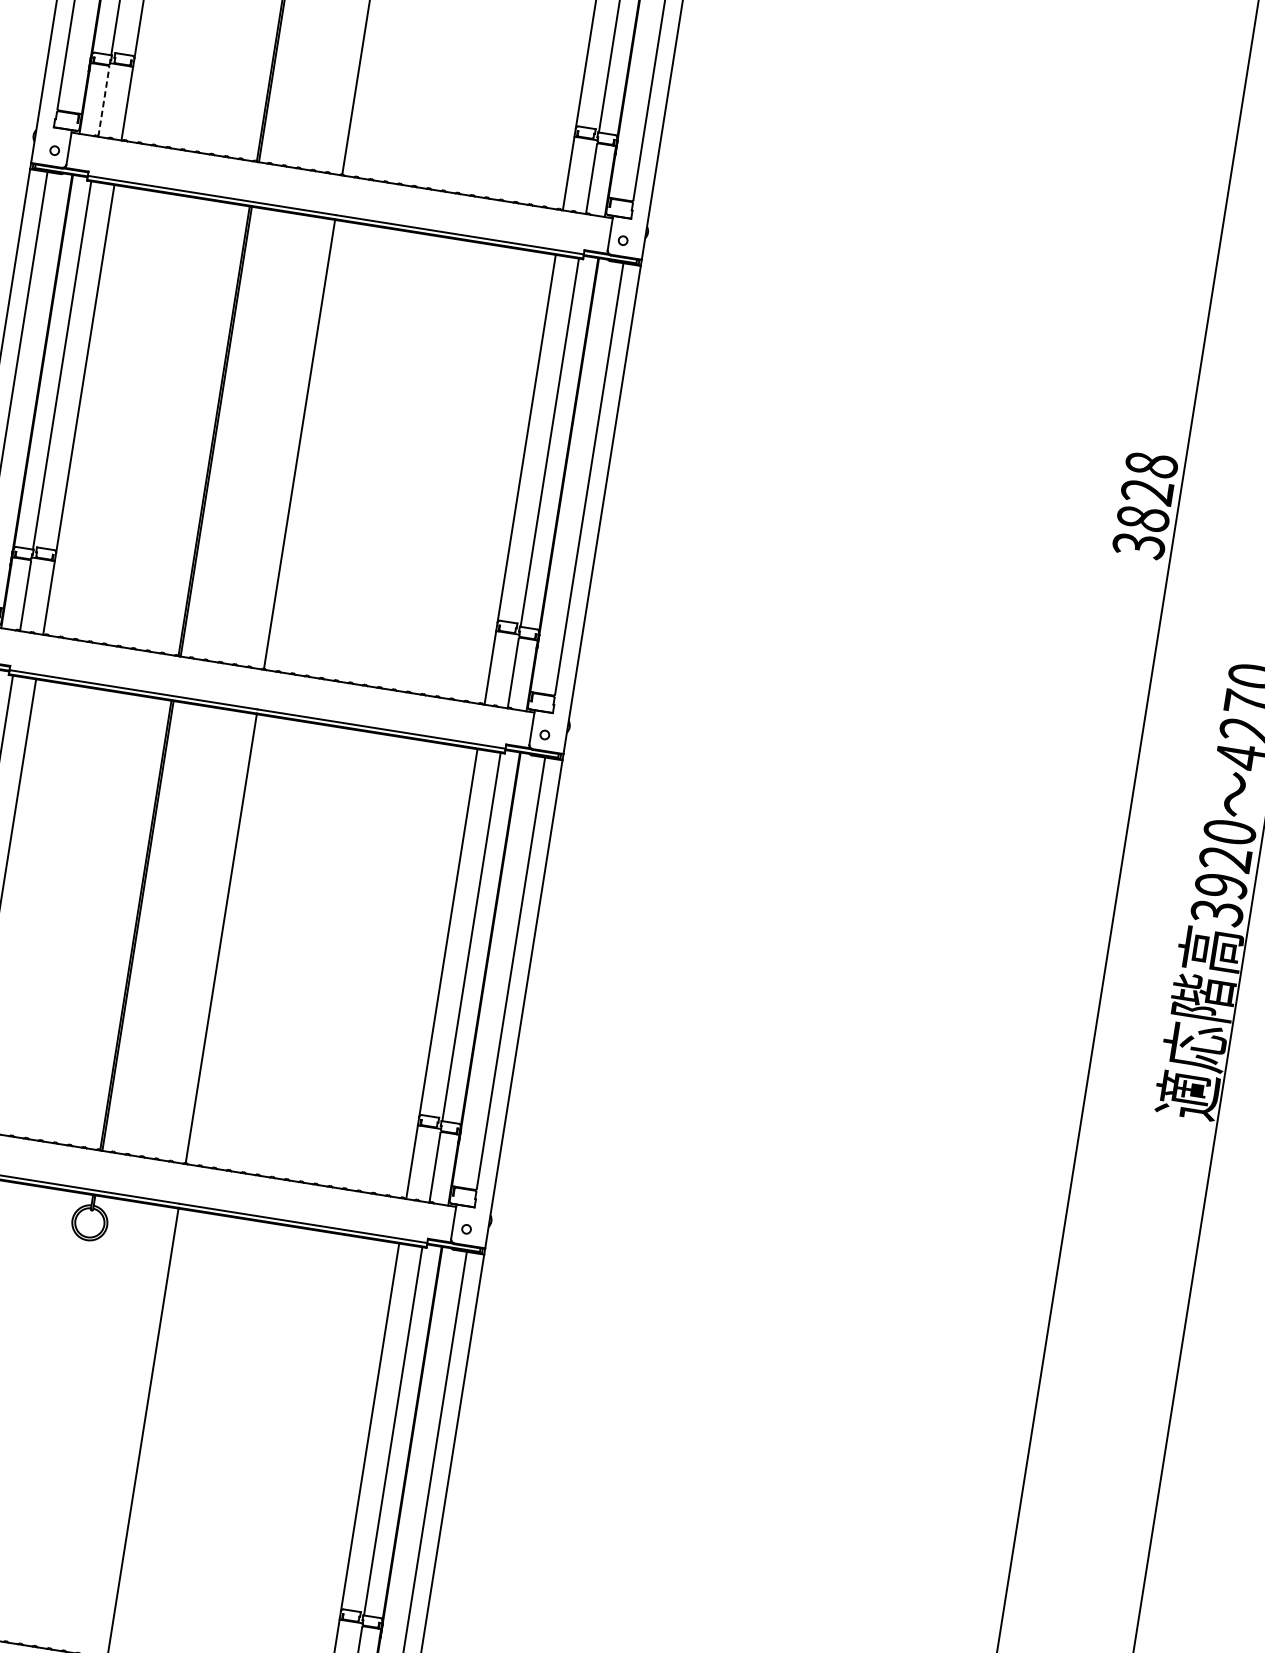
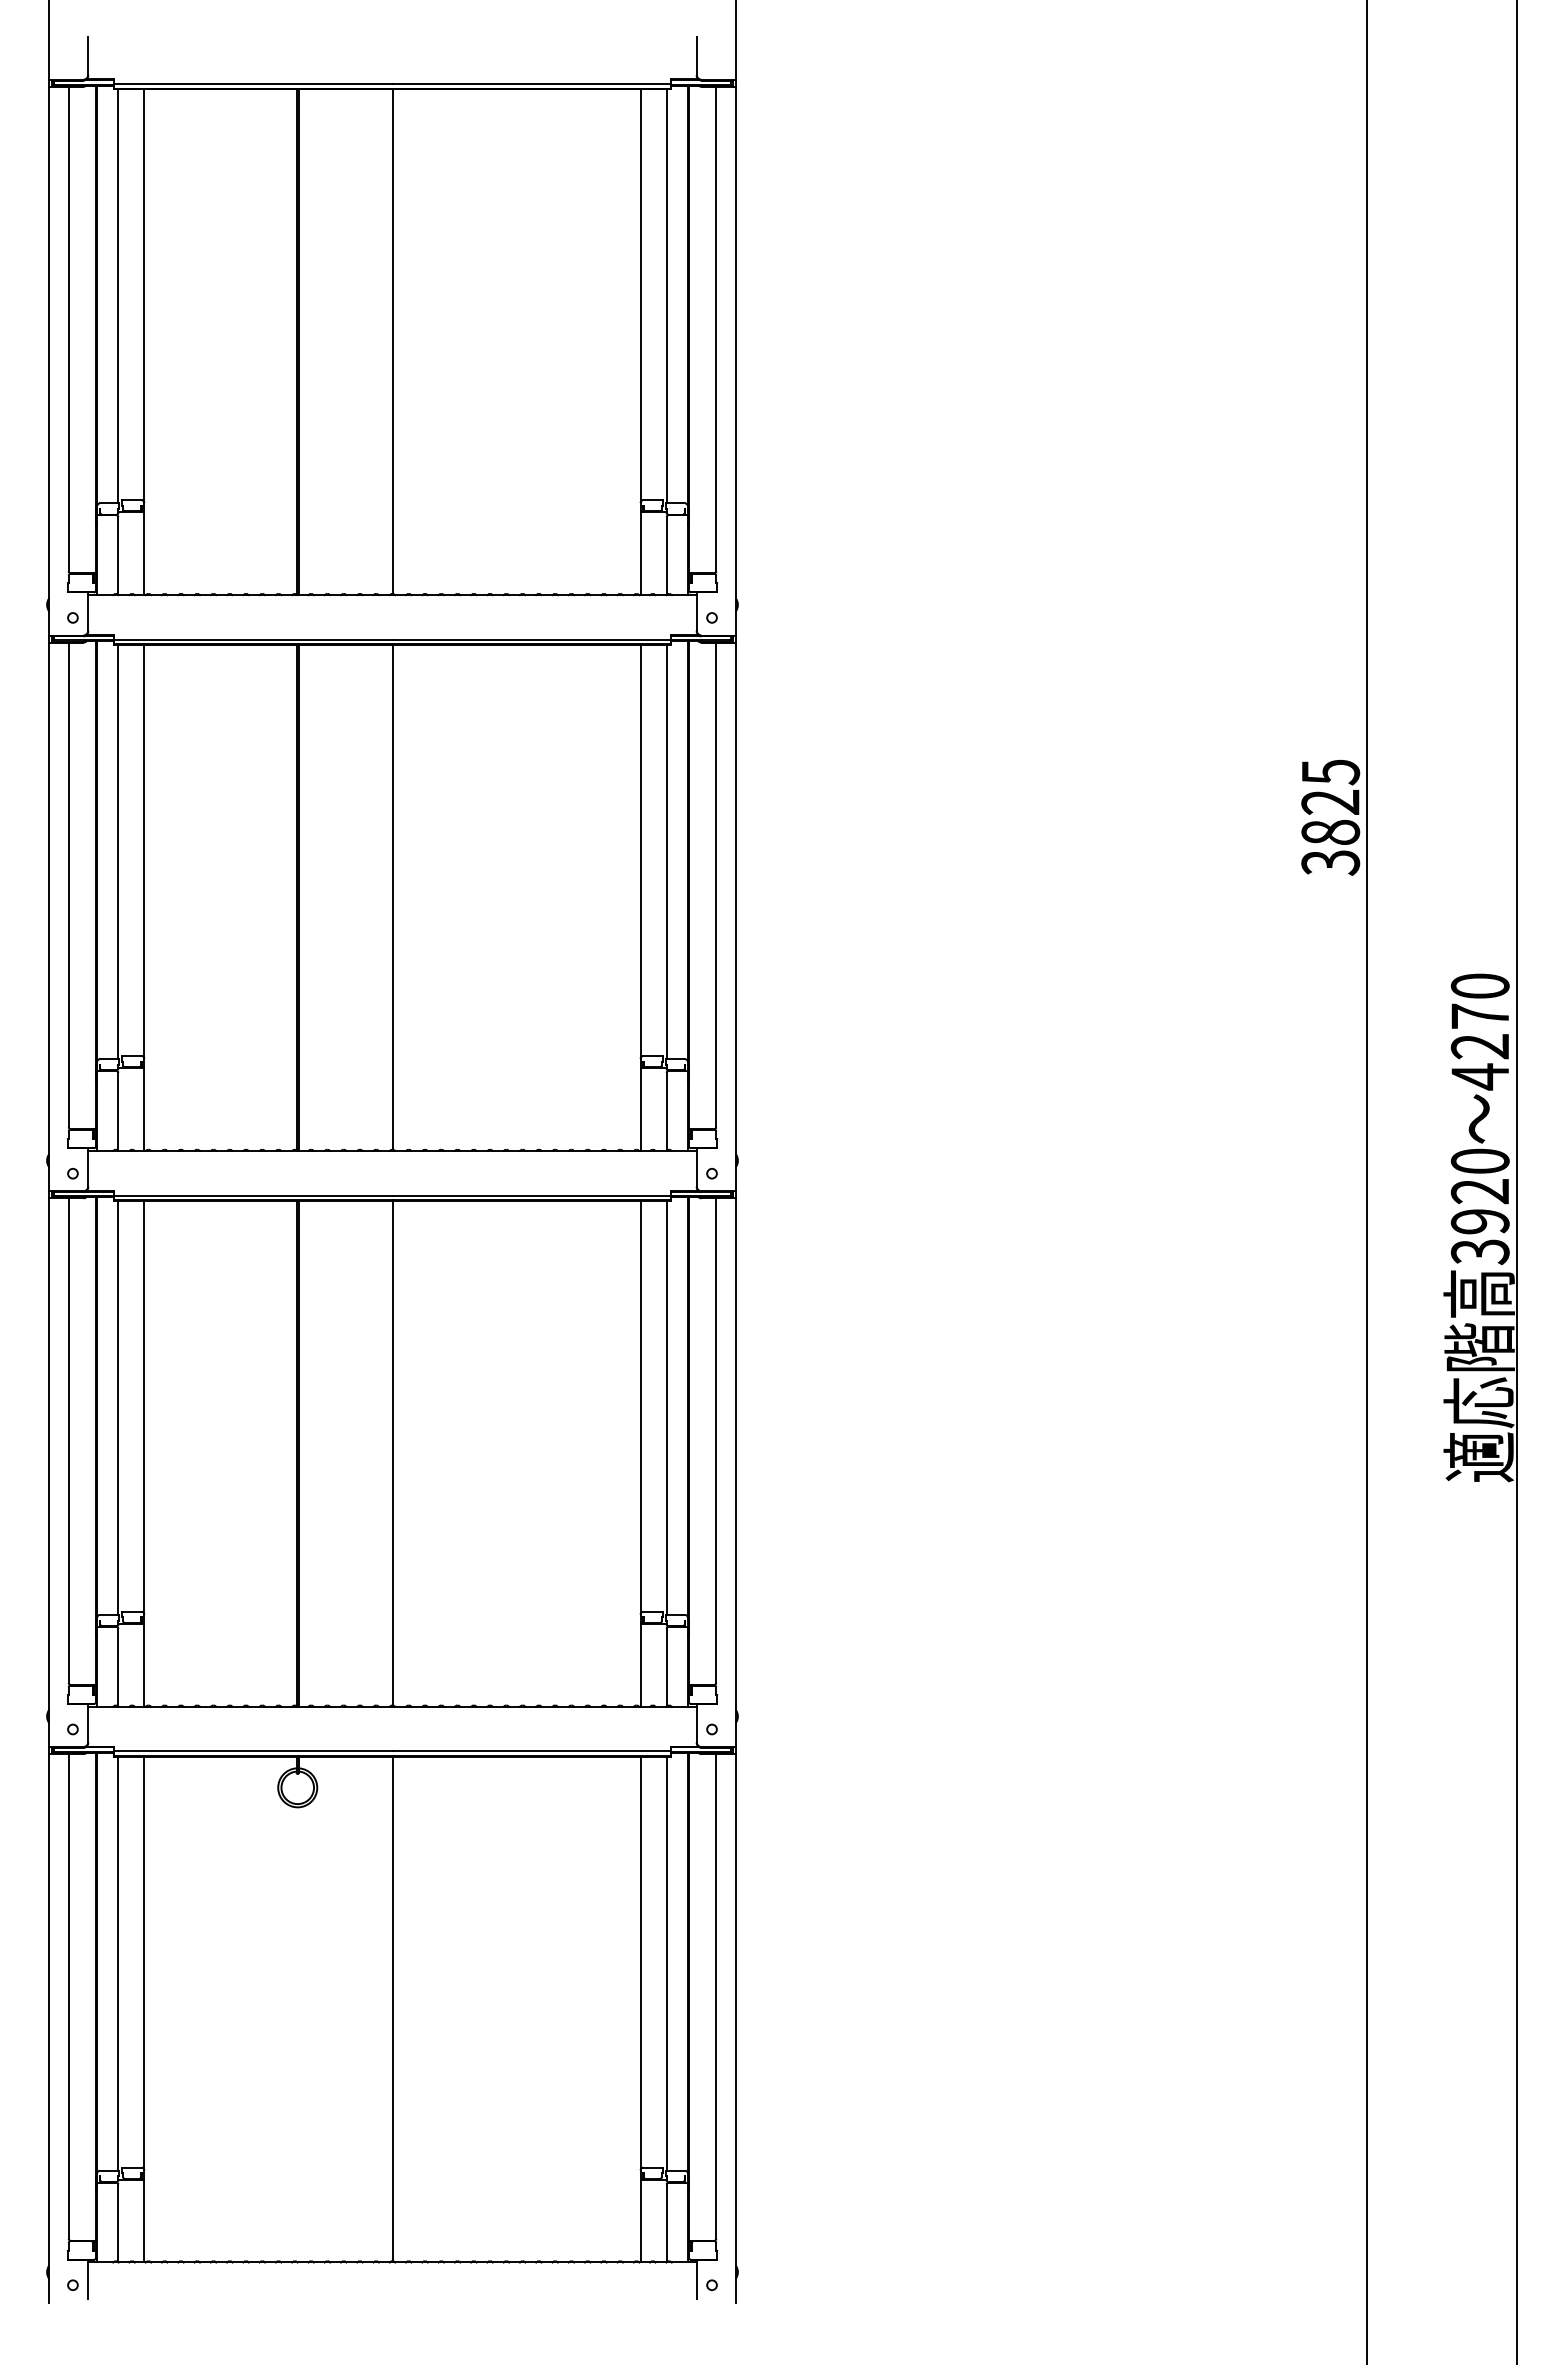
line: (103, 102) -> (118, 556), dashed -> solid
text: (1151, 465) -> (1330, 772), 3828 -> 3825

